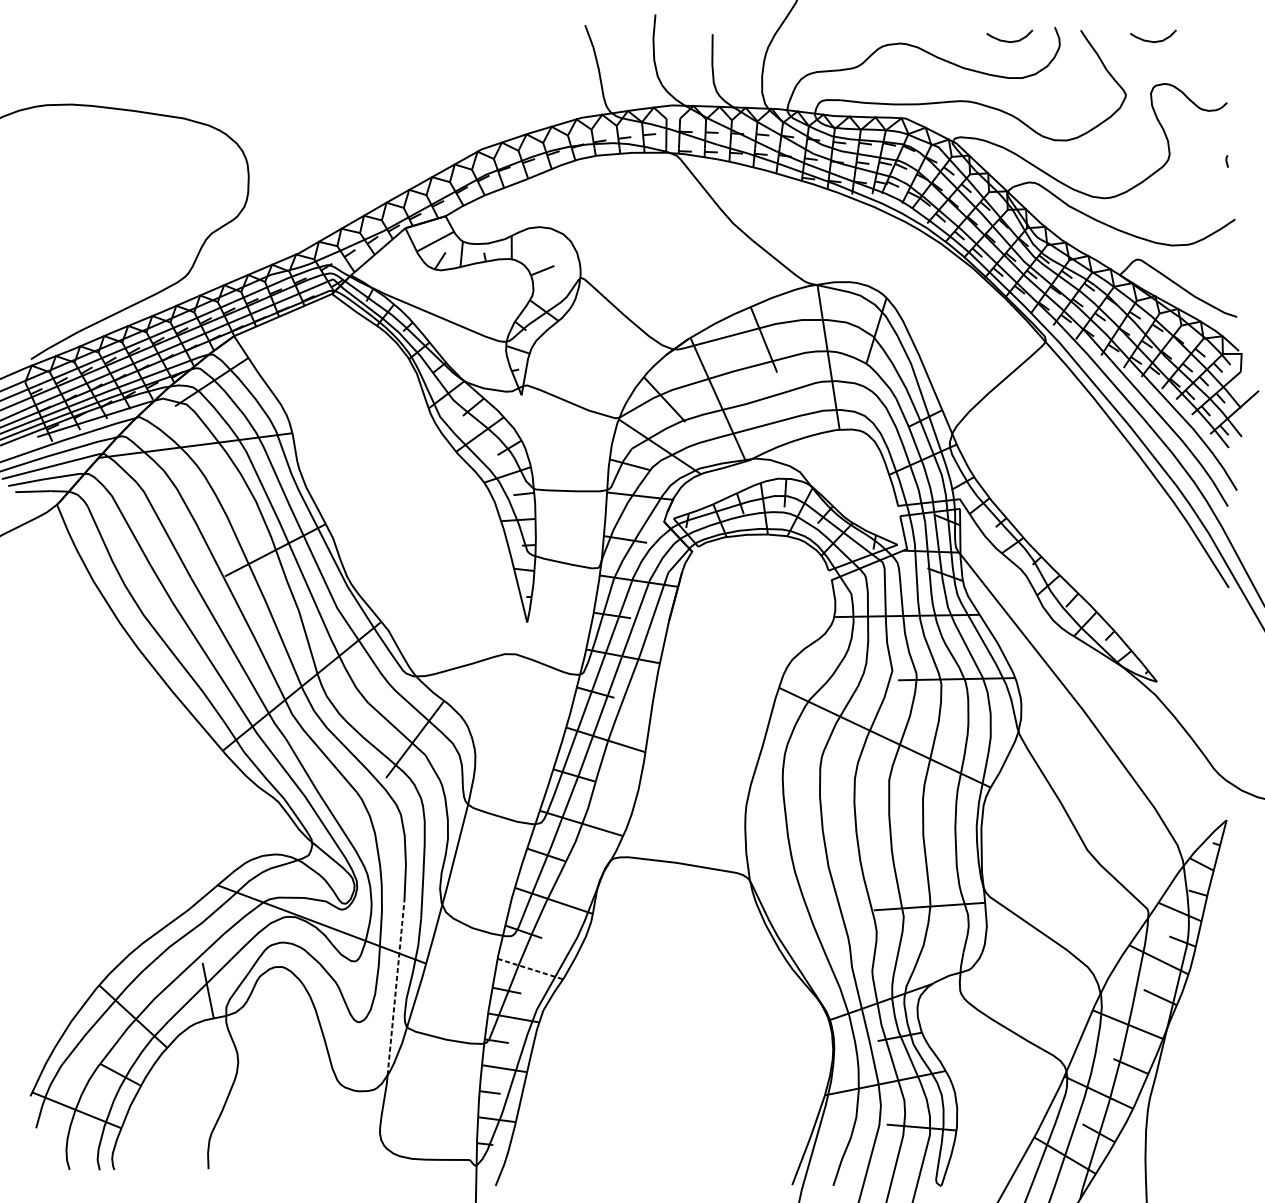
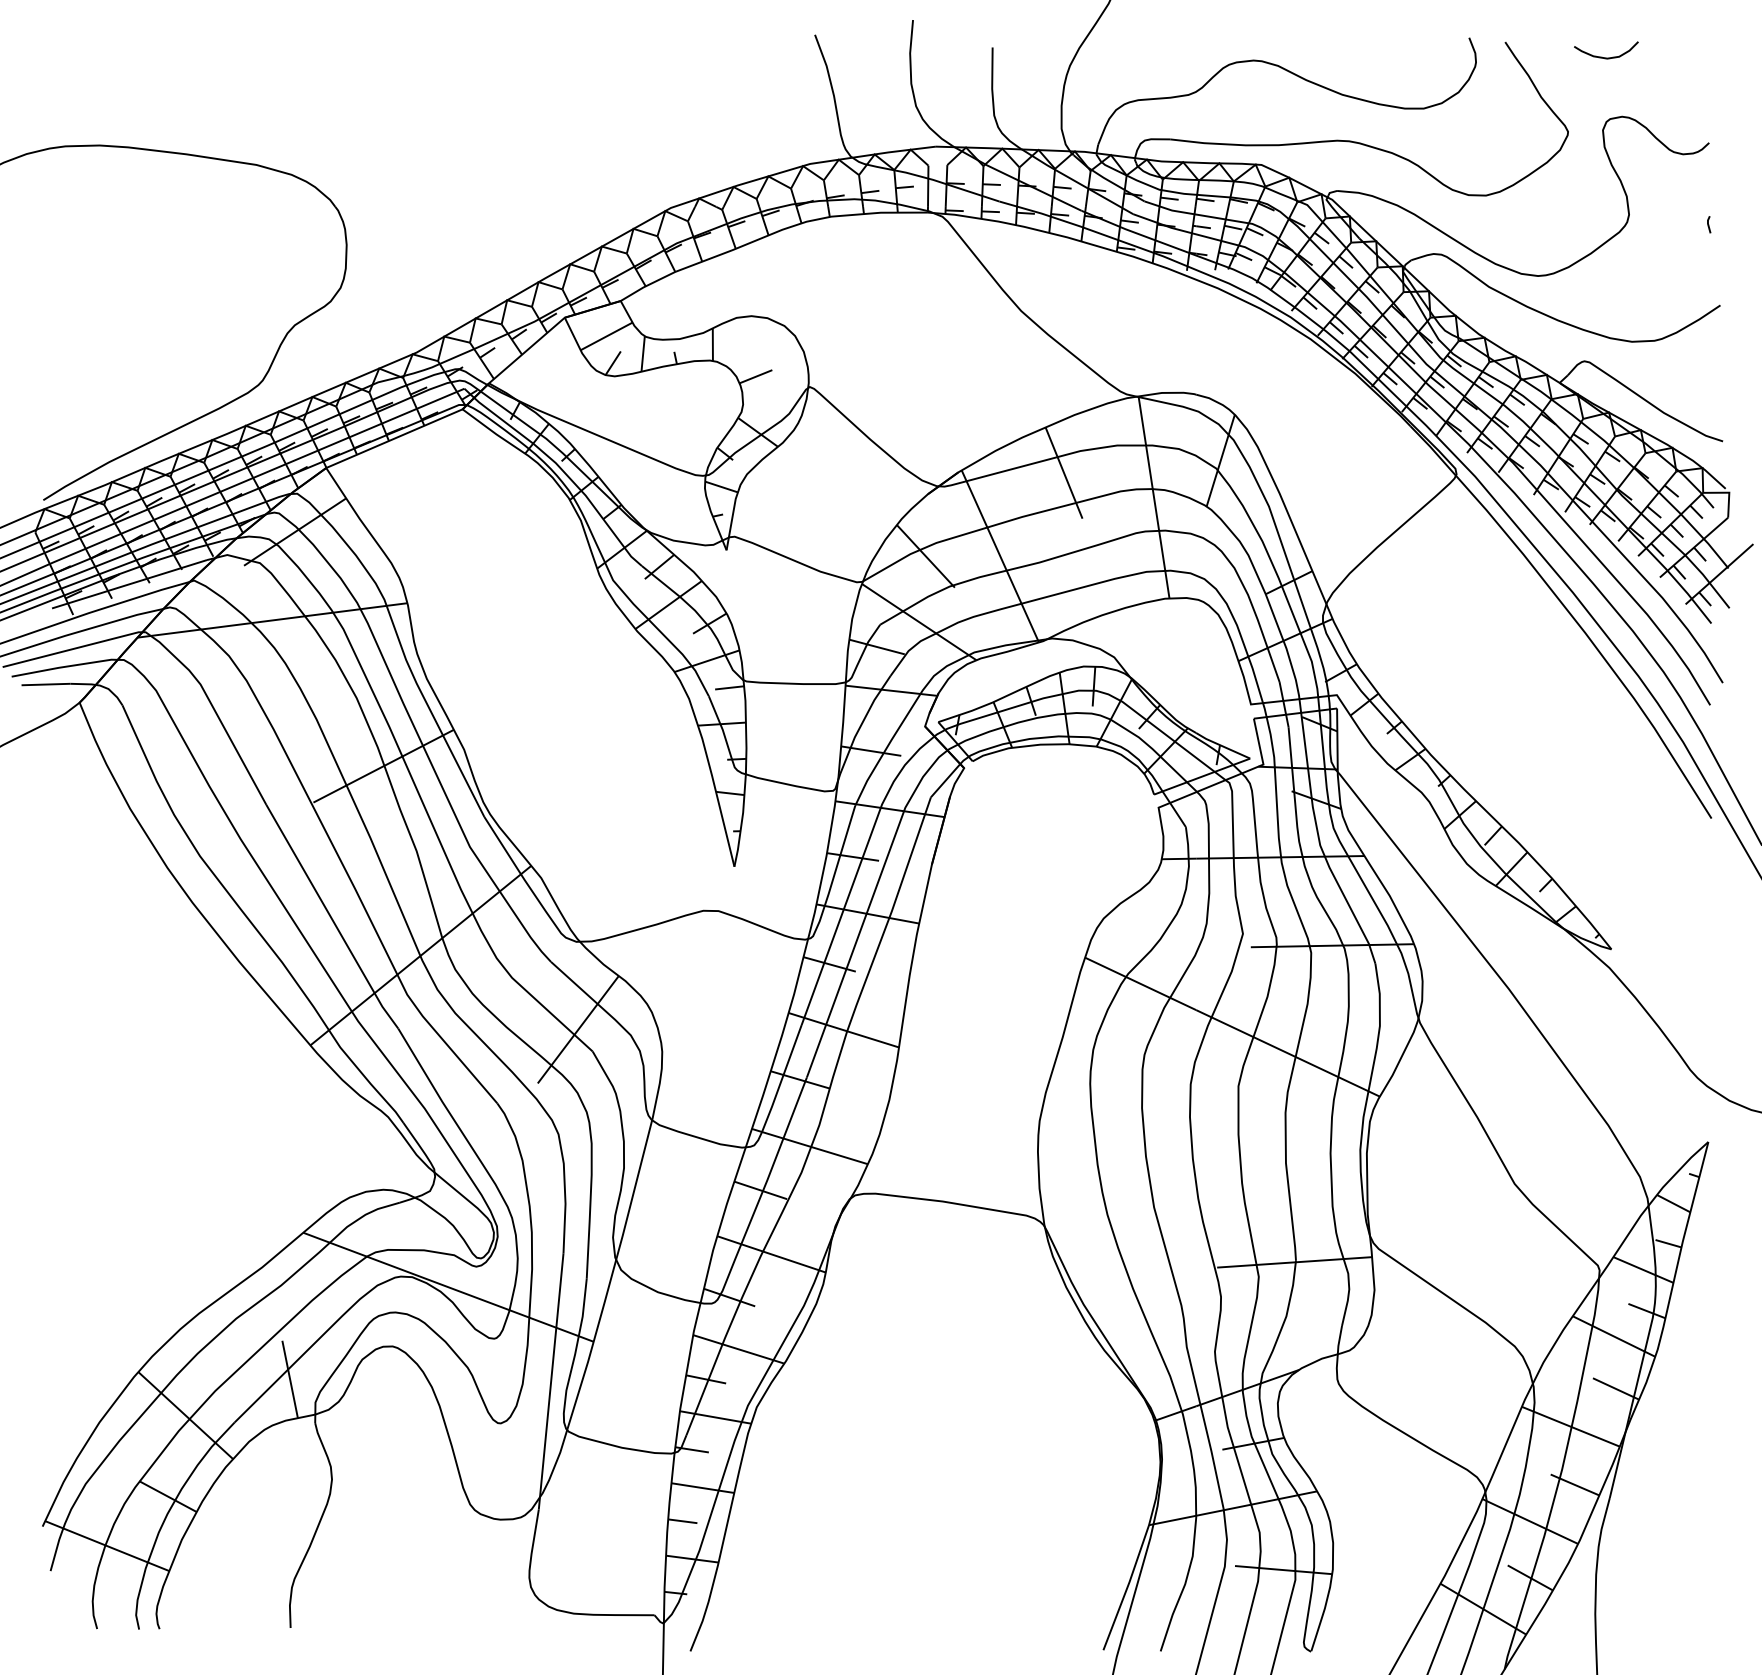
curve: (1009, 41) -> (1406, 57), removed
line: (530, 969) -> (738, 1349), dashed -> solid
line: (395, 987) -> (551, 1375), dashed -> solid

